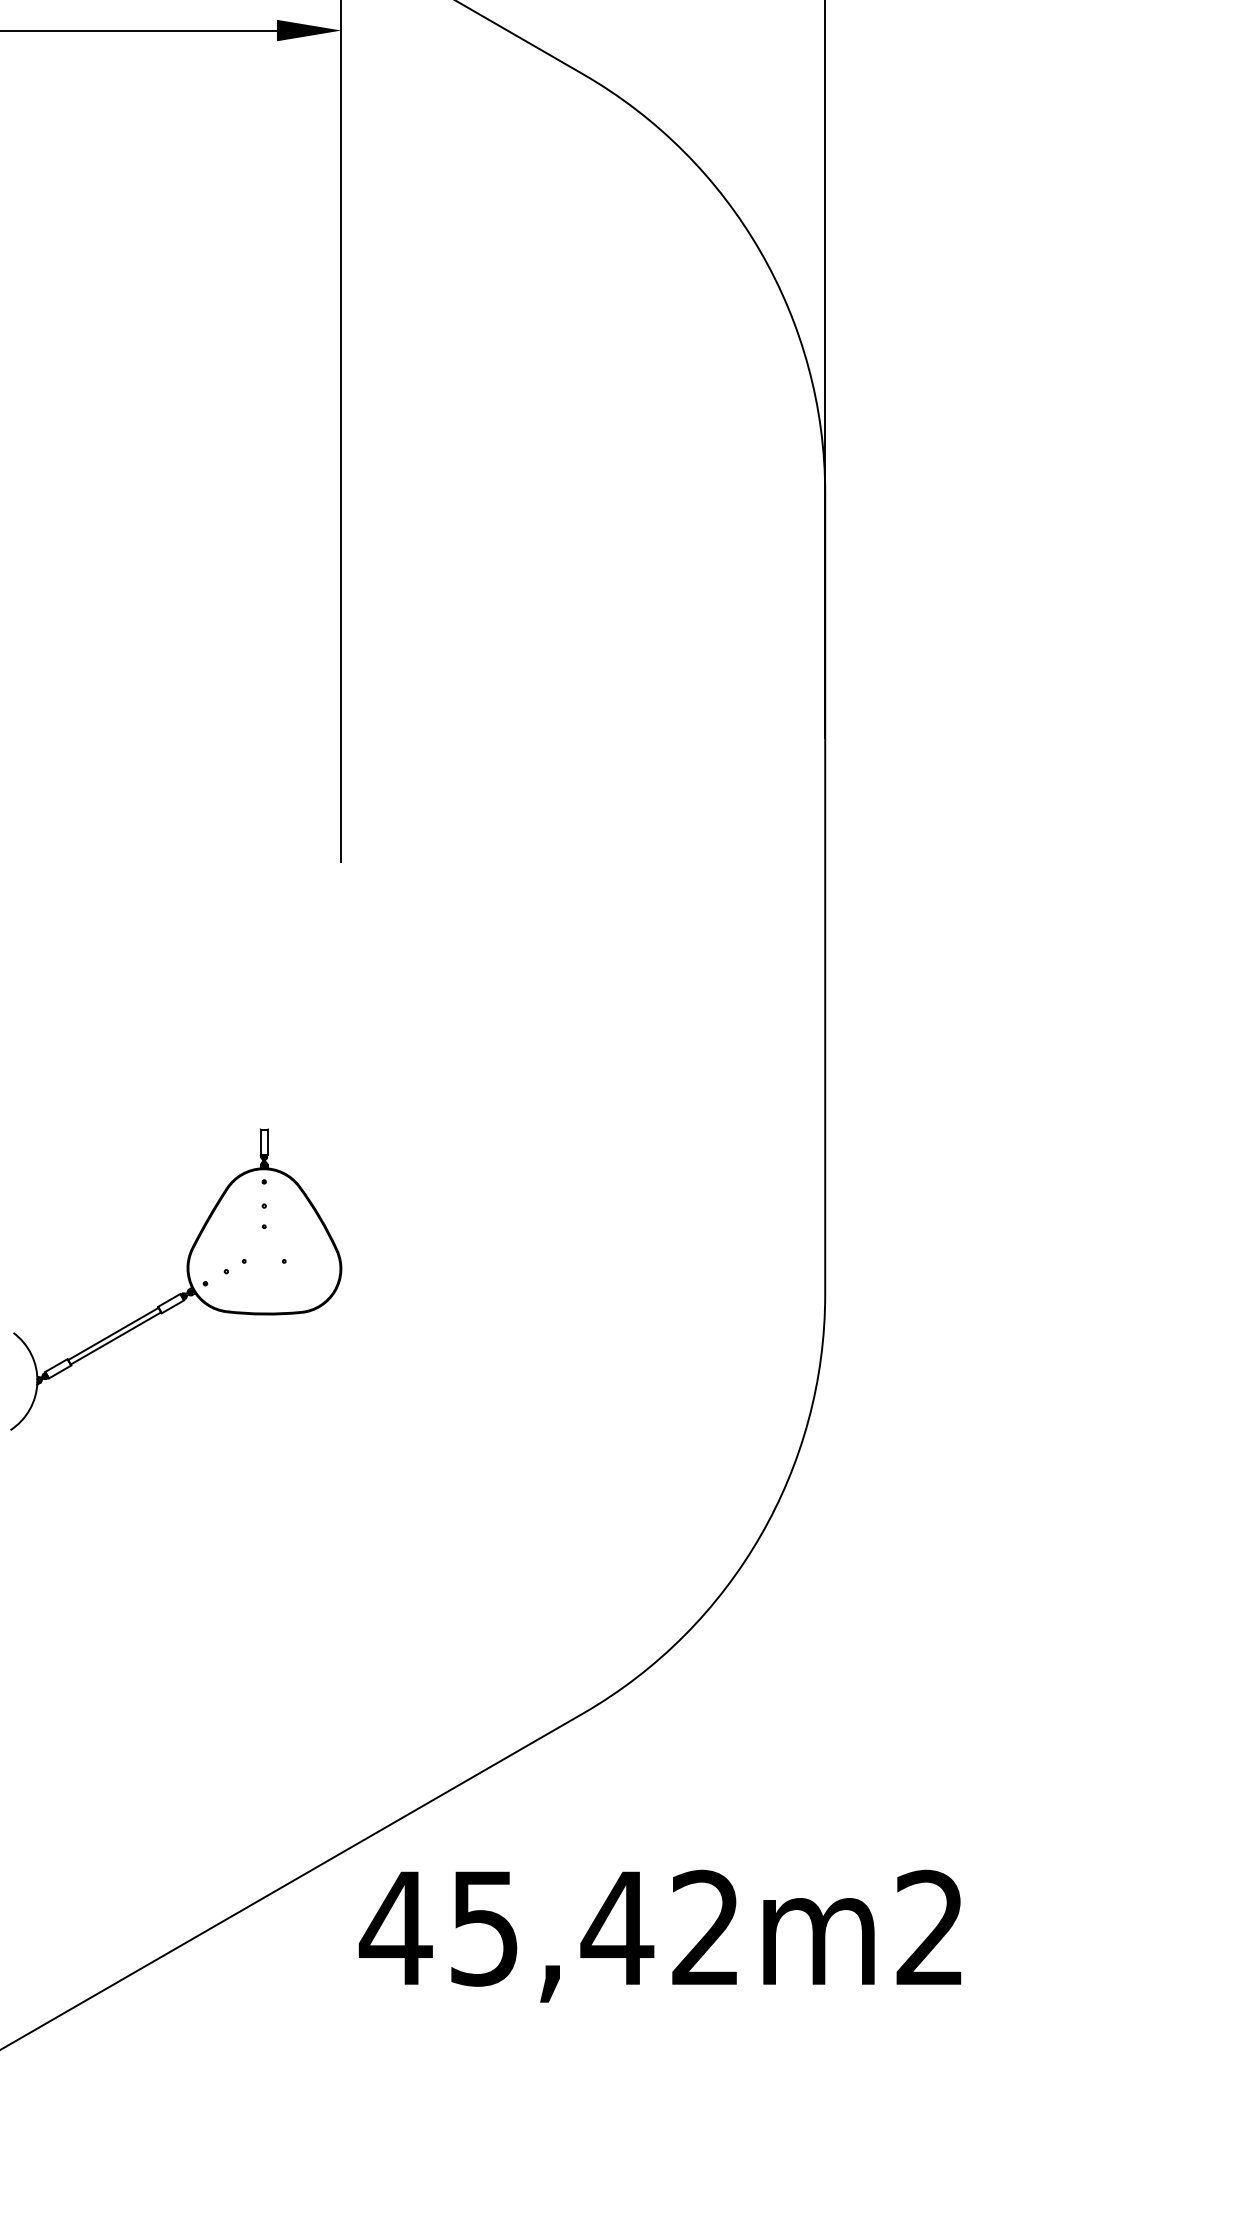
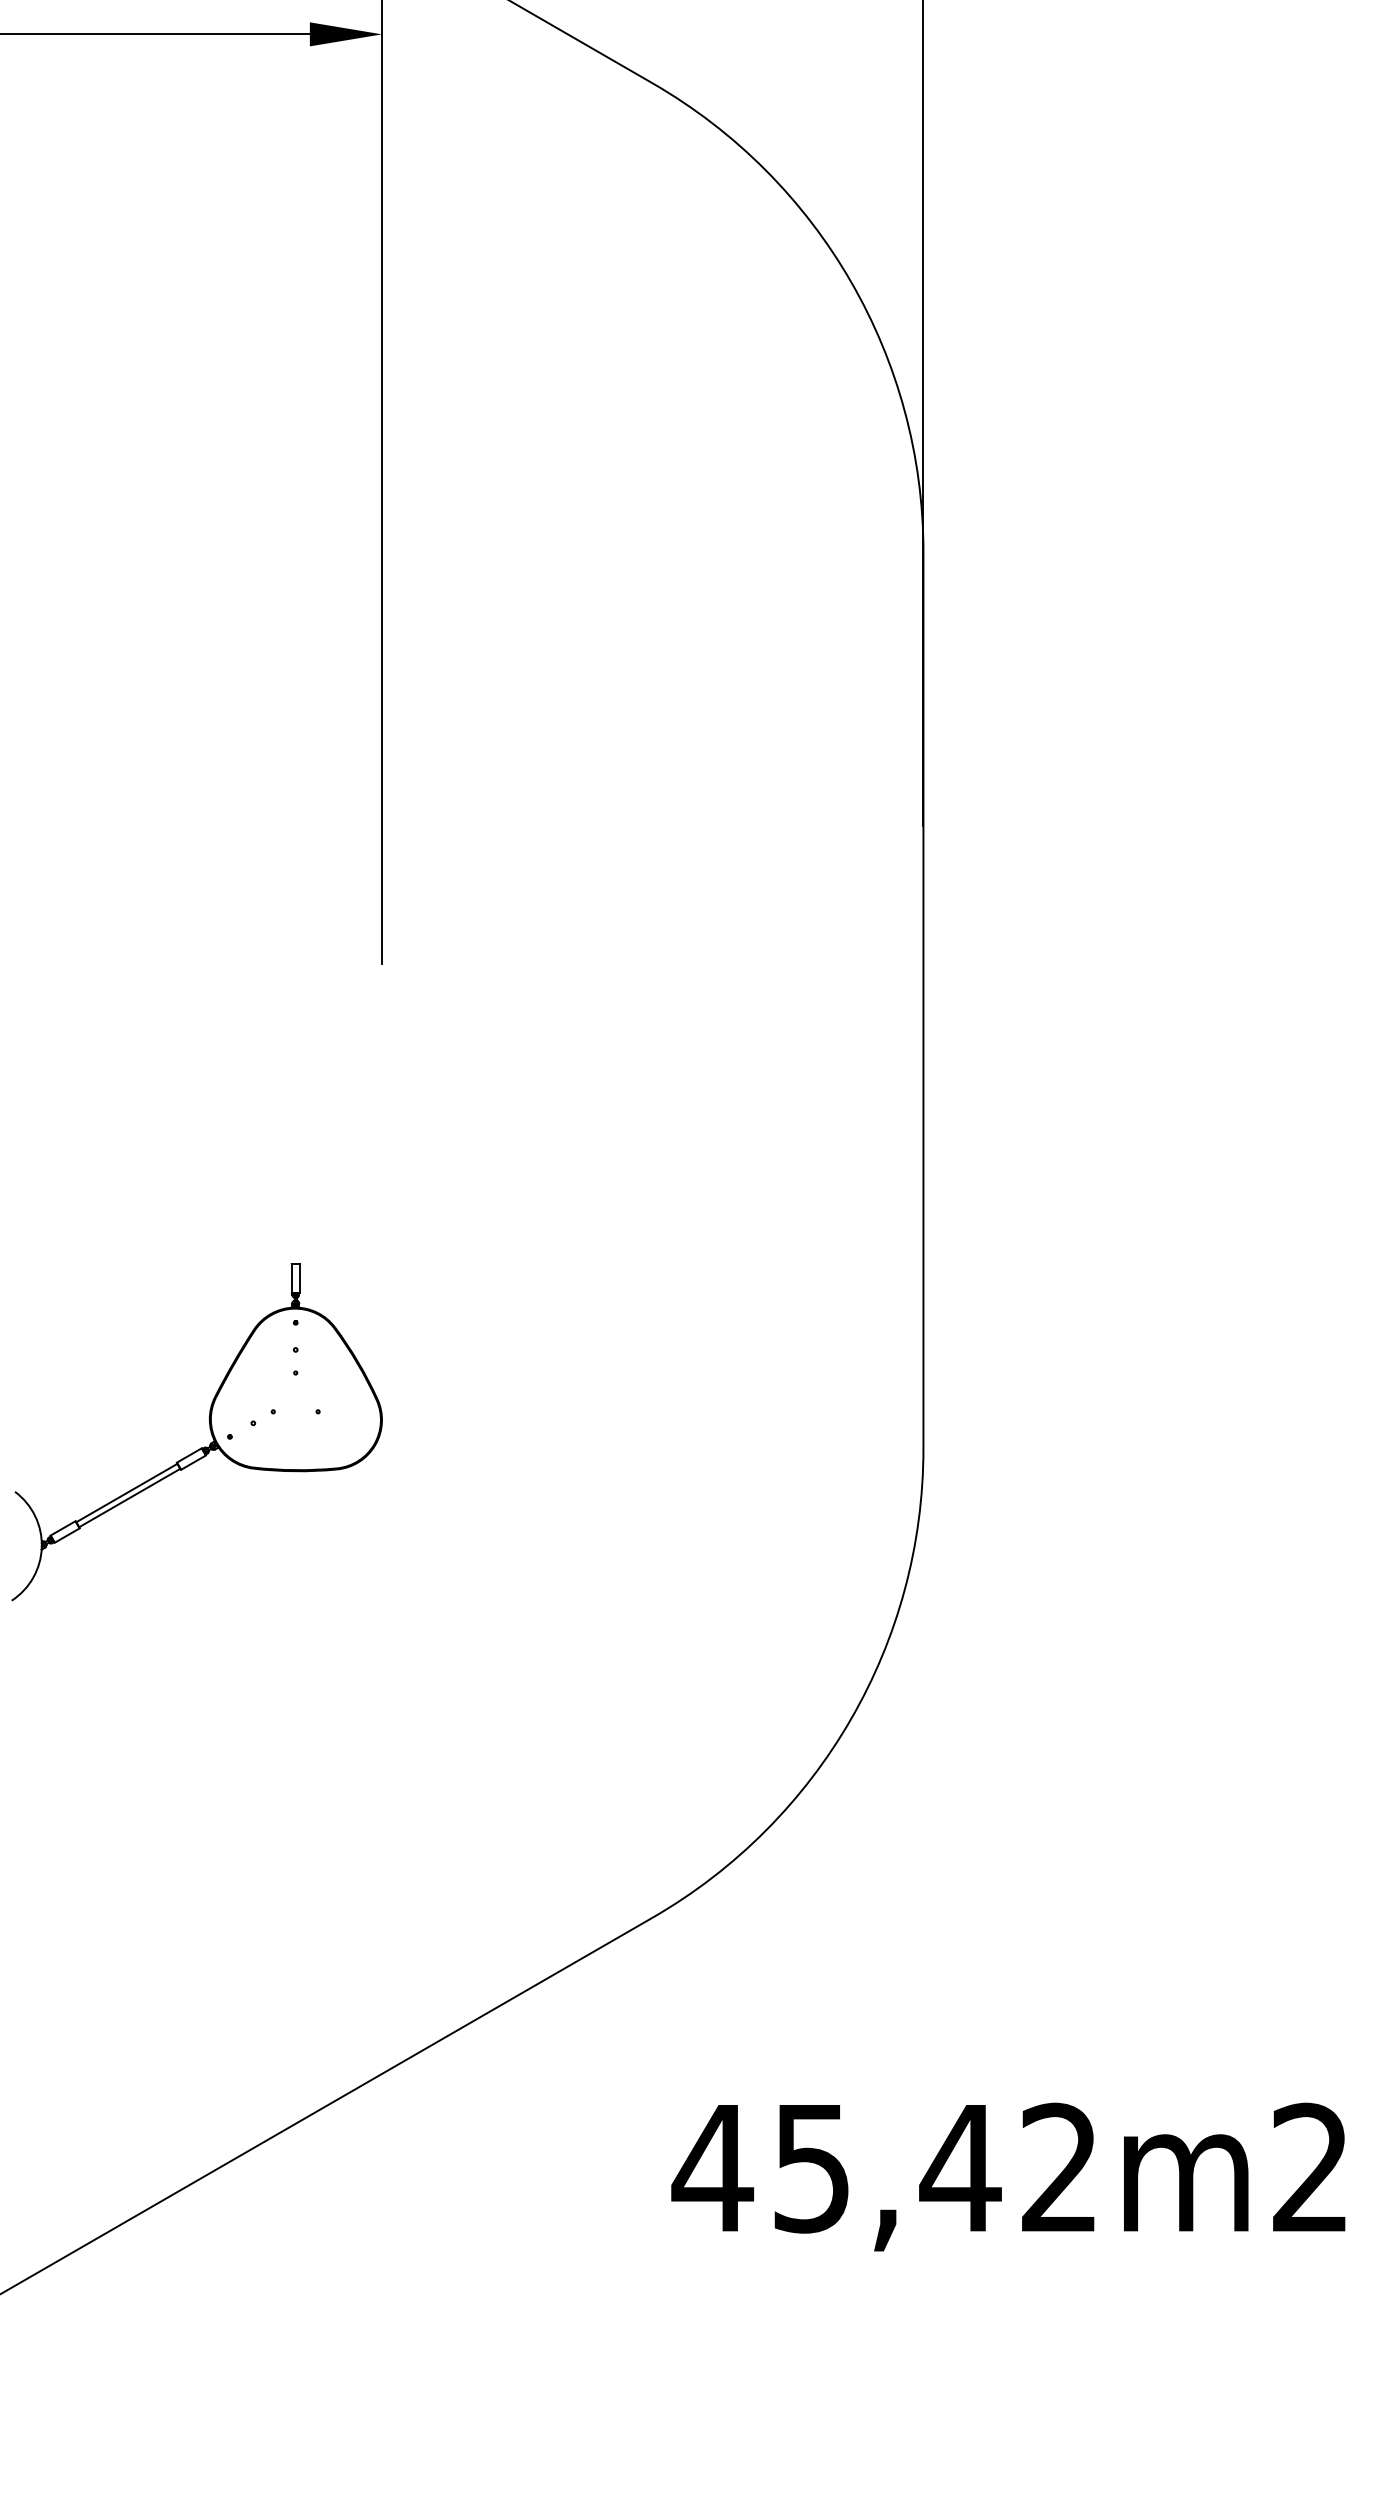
text: (659, 1935) -> (1007, 2176), moved

